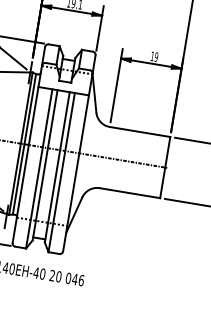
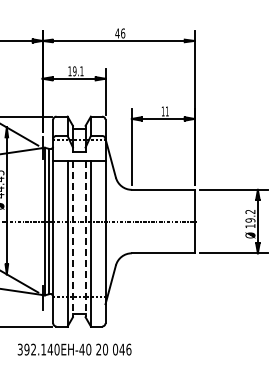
text: (155, 56) -> (166, 111), 19 -> 11
line: (44, 165) -> (72, 239), solid -> dashed
line: (57, 167) -> (85, 239), solid -> dashed

